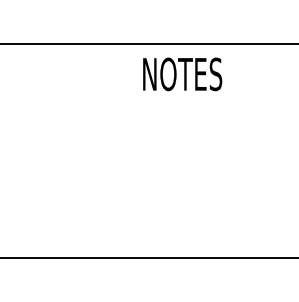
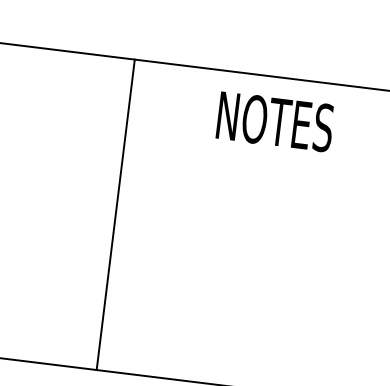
text: (182, 74) -> (275, 122), moved
line: (112, 150) -> (115, 214), added

